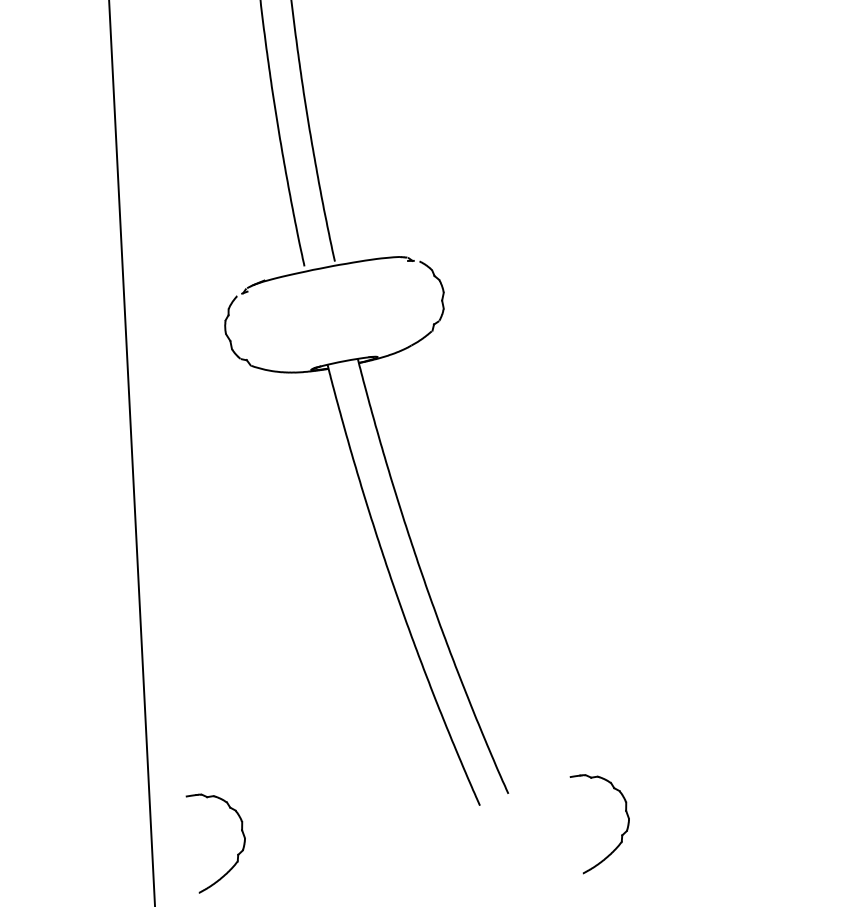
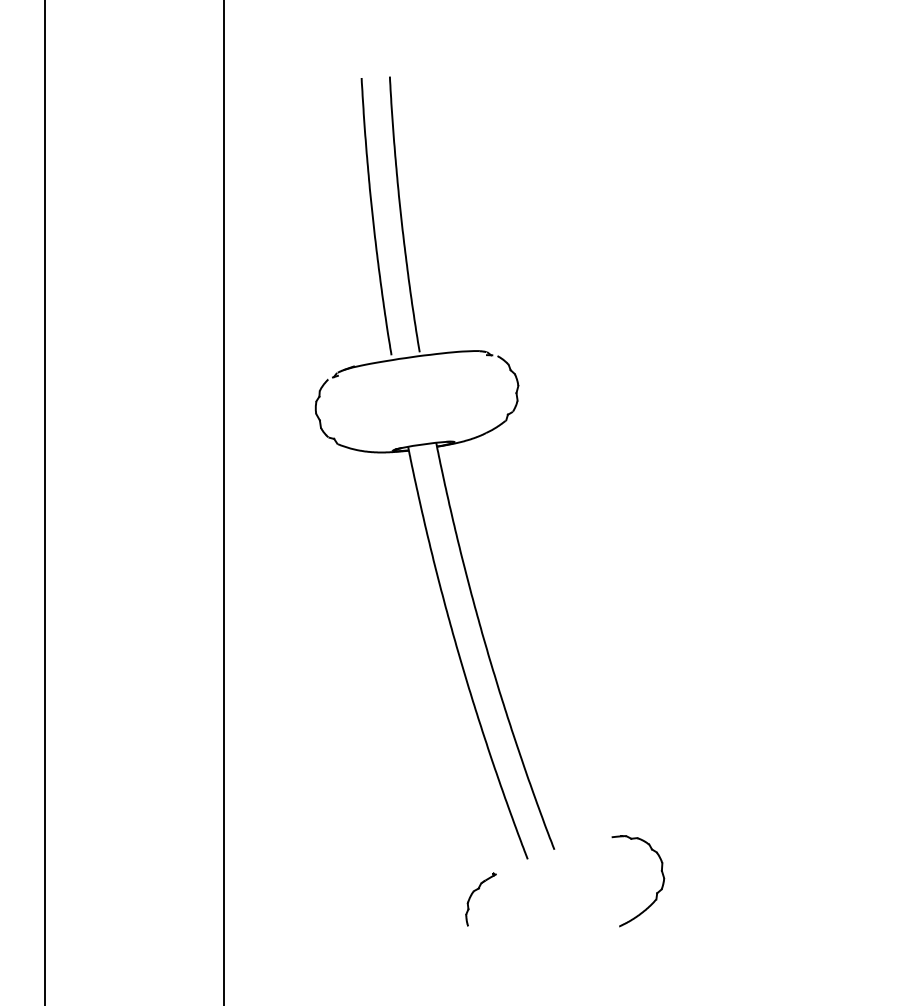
part: (422, 847) -> (472, 895), added
part: (237, 854) -> (302, 892), removed

